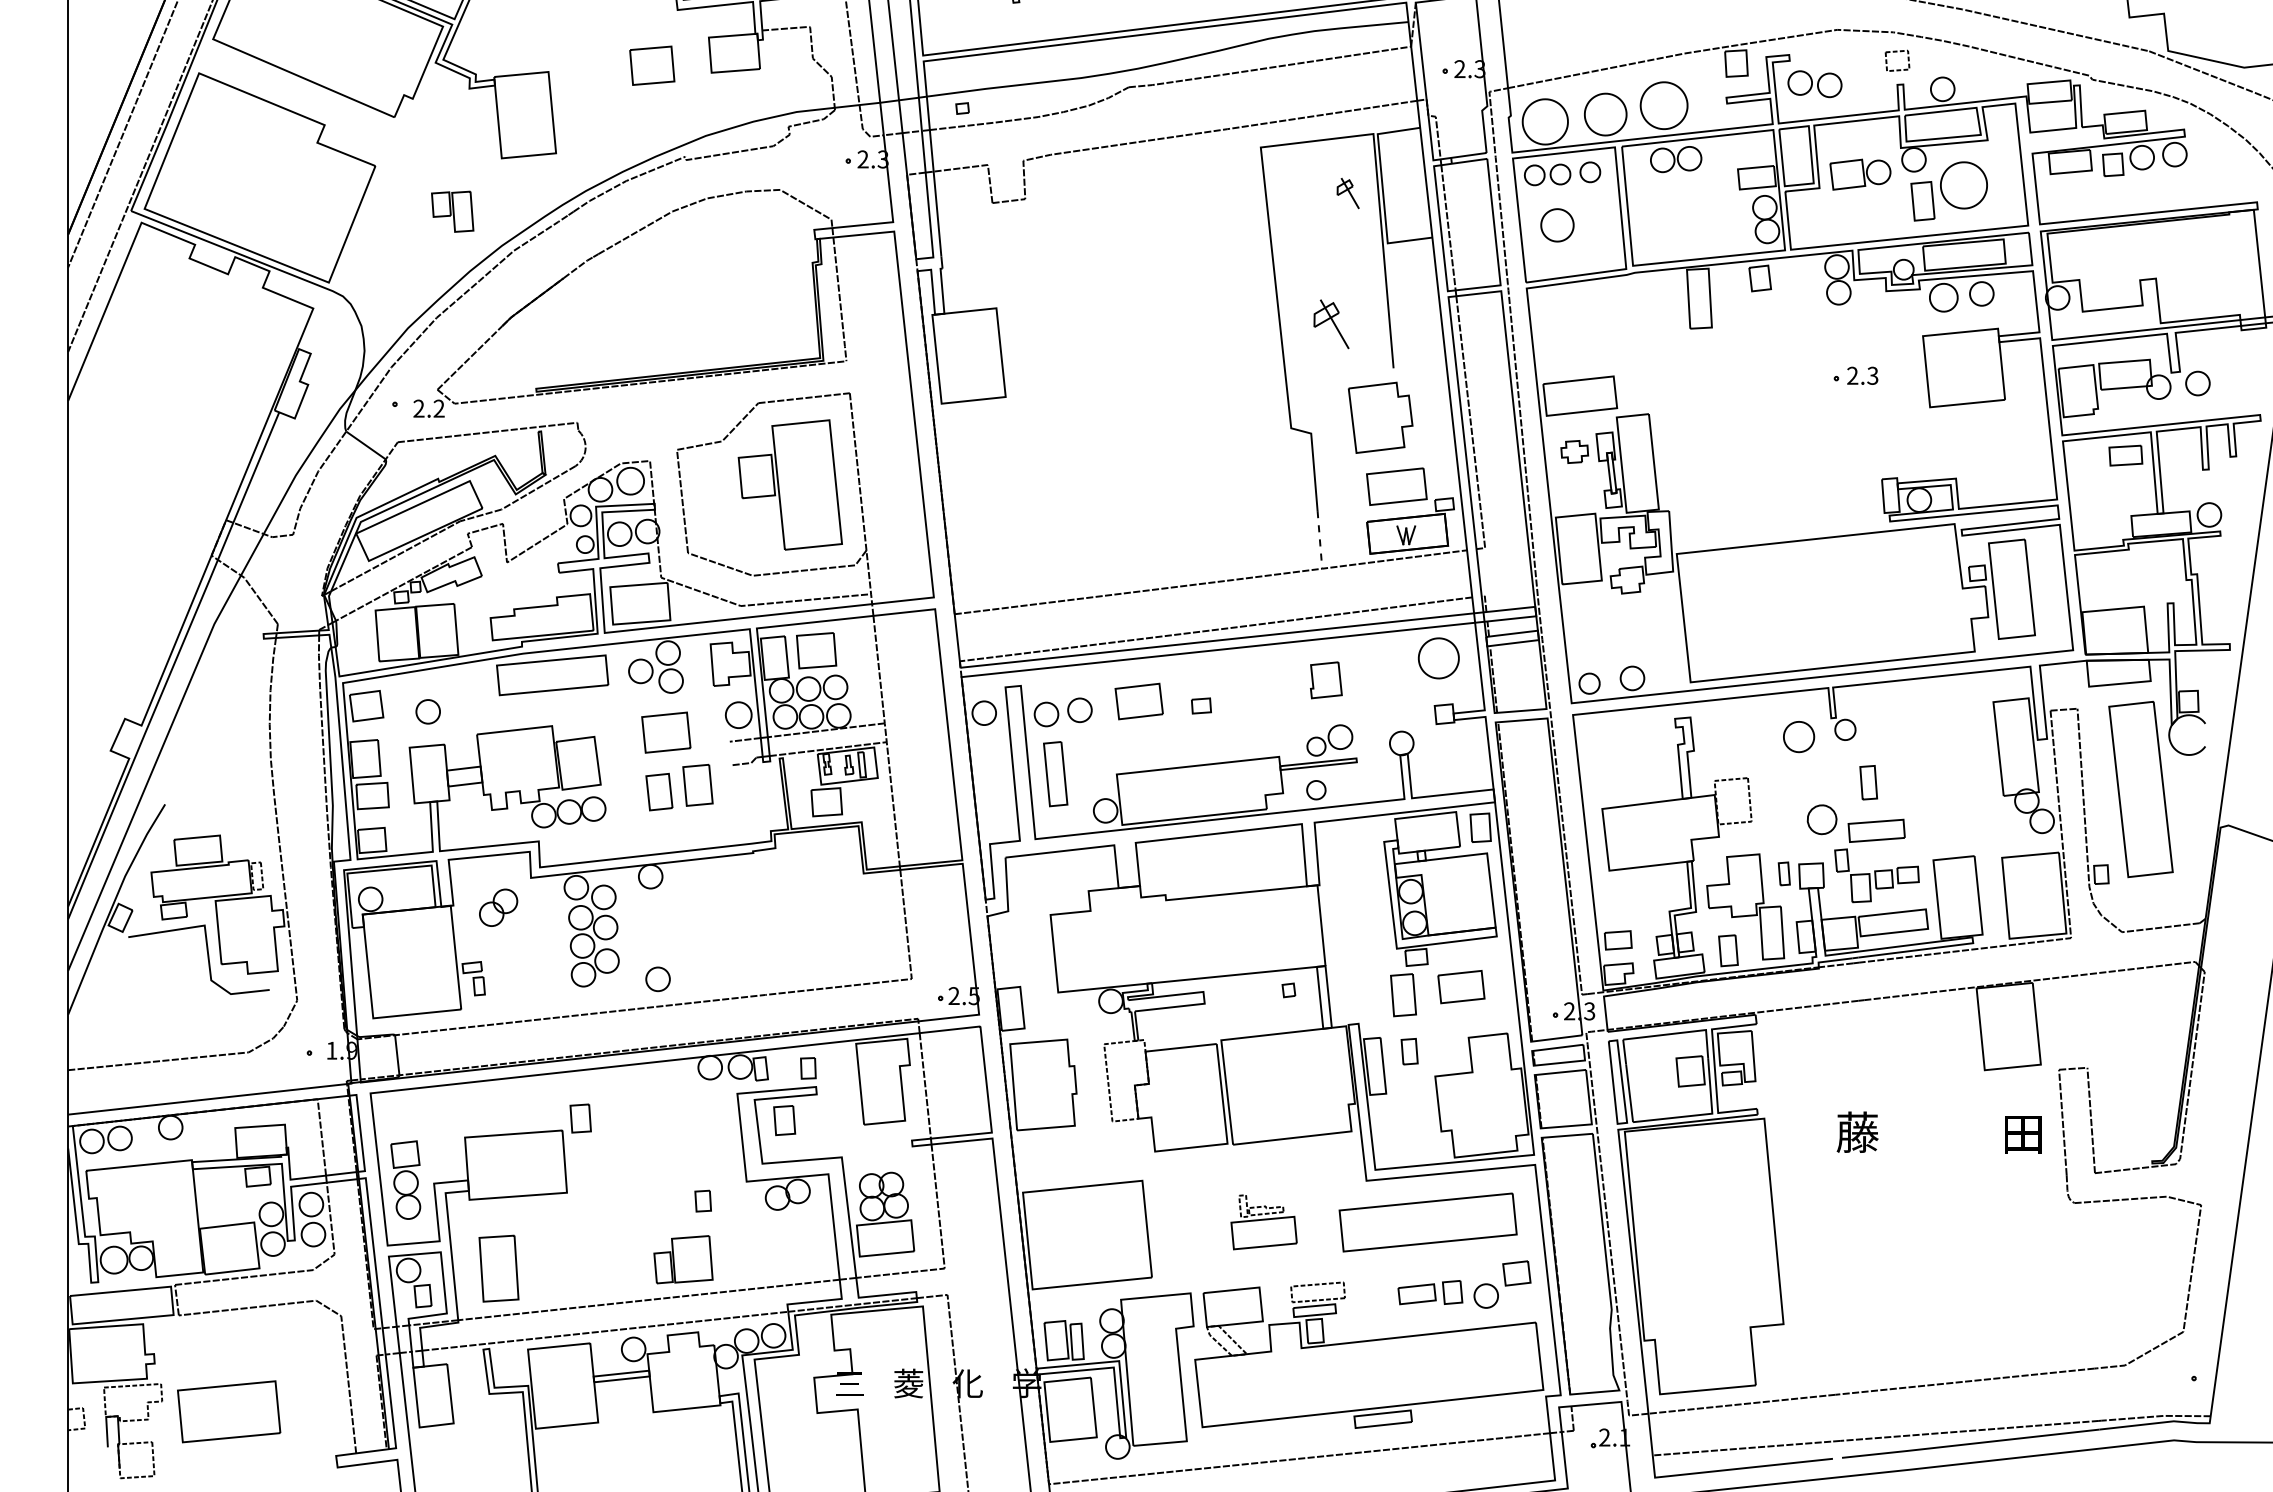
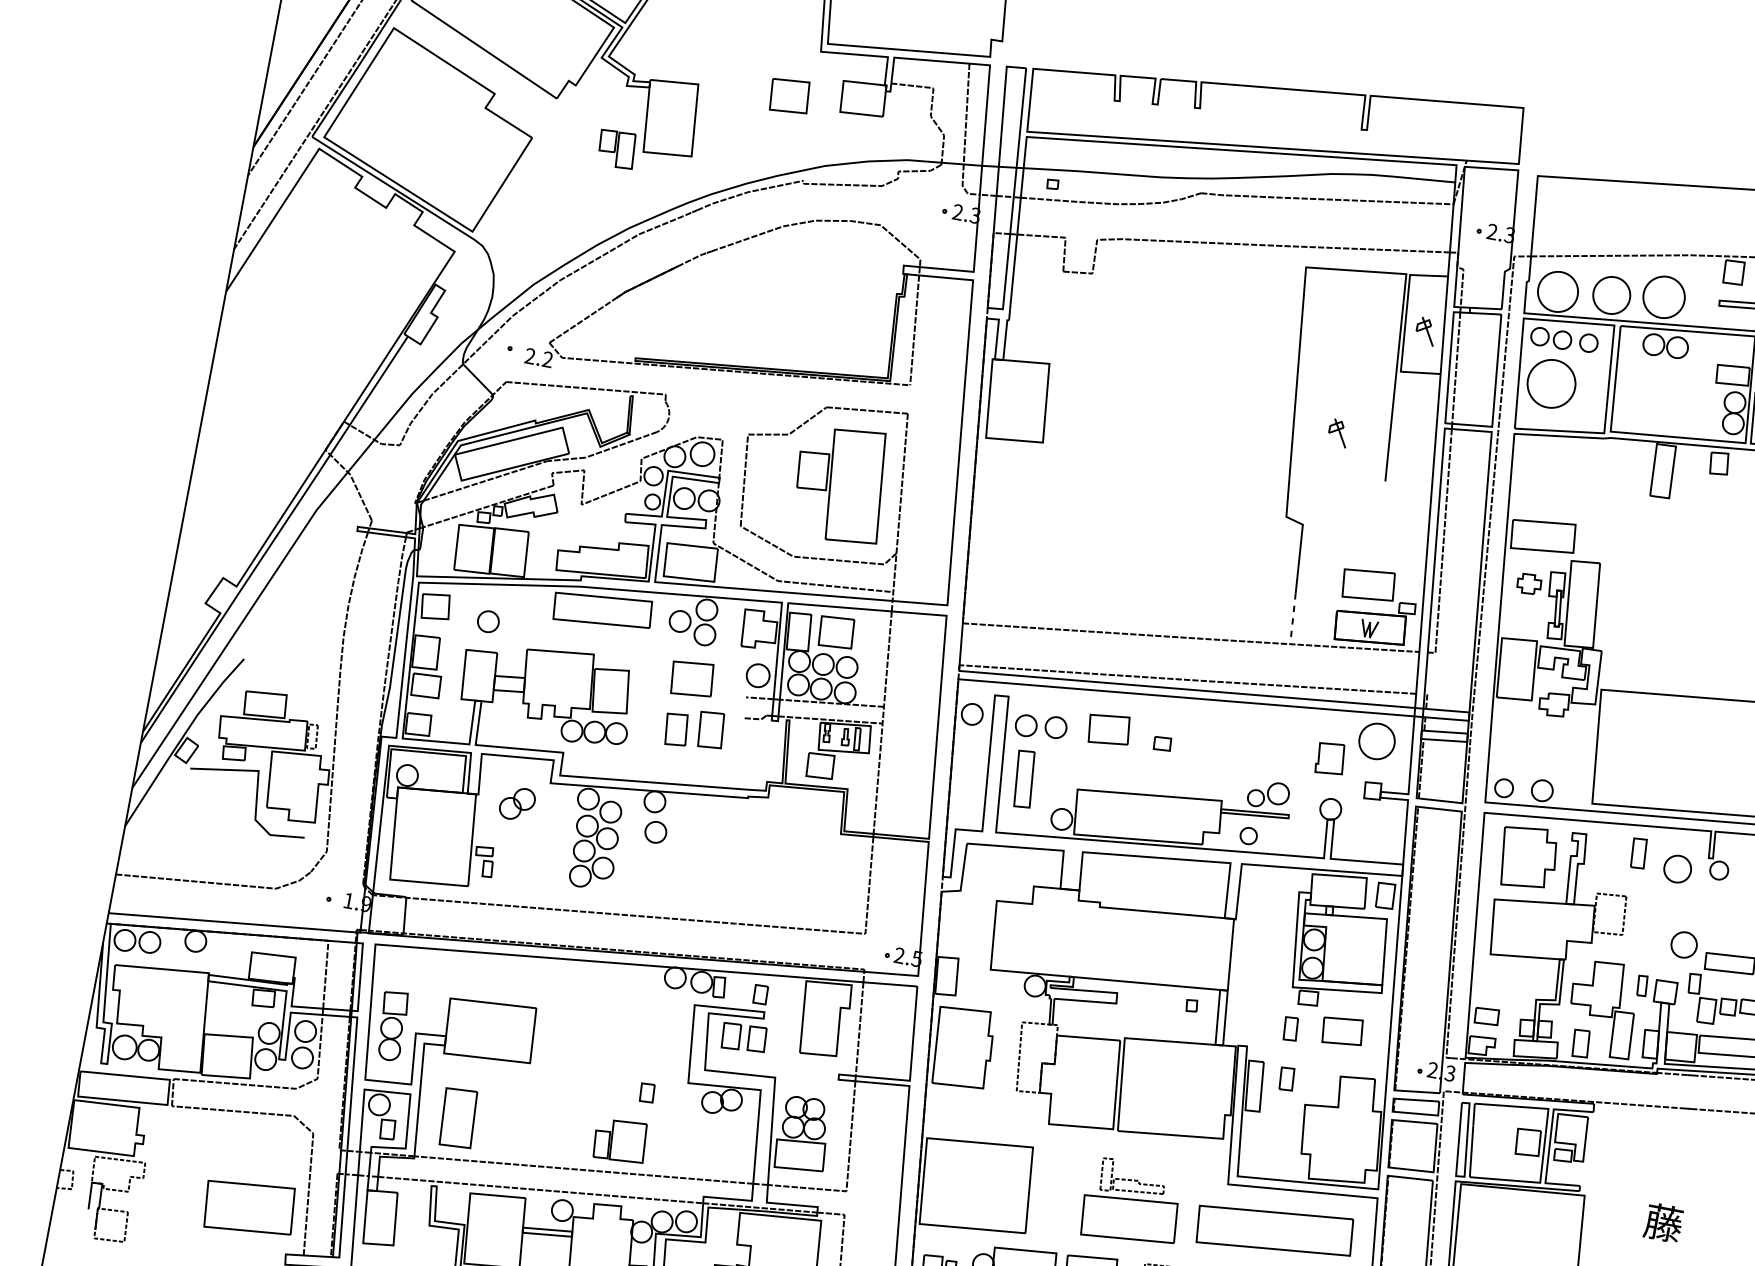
part: (1347, 193) -> (1425, 331), moved
part: (452, 211) -> (616, 148), moved
part: (1557, 225) -> (1551, 384), size x1.67
part: (1331, 324) -> (1338, 433), size x0.62
part: (1380, 417) -> (1527, 857), moved
part: (1326, 680) -> (1331, 759), moved
part: (1868, 782) -> (1638, 853), moved
part: (657, 979) -> (655, 832), moved
part: (1403, 995) -> (1290, 1029), size x0.62
part: (580, 1118) -> (756, 1039), moved
part: (1263, 1222) -> (1131, 1203), size x1.67
part: (229, 1411) -> (249, 1207), moved

